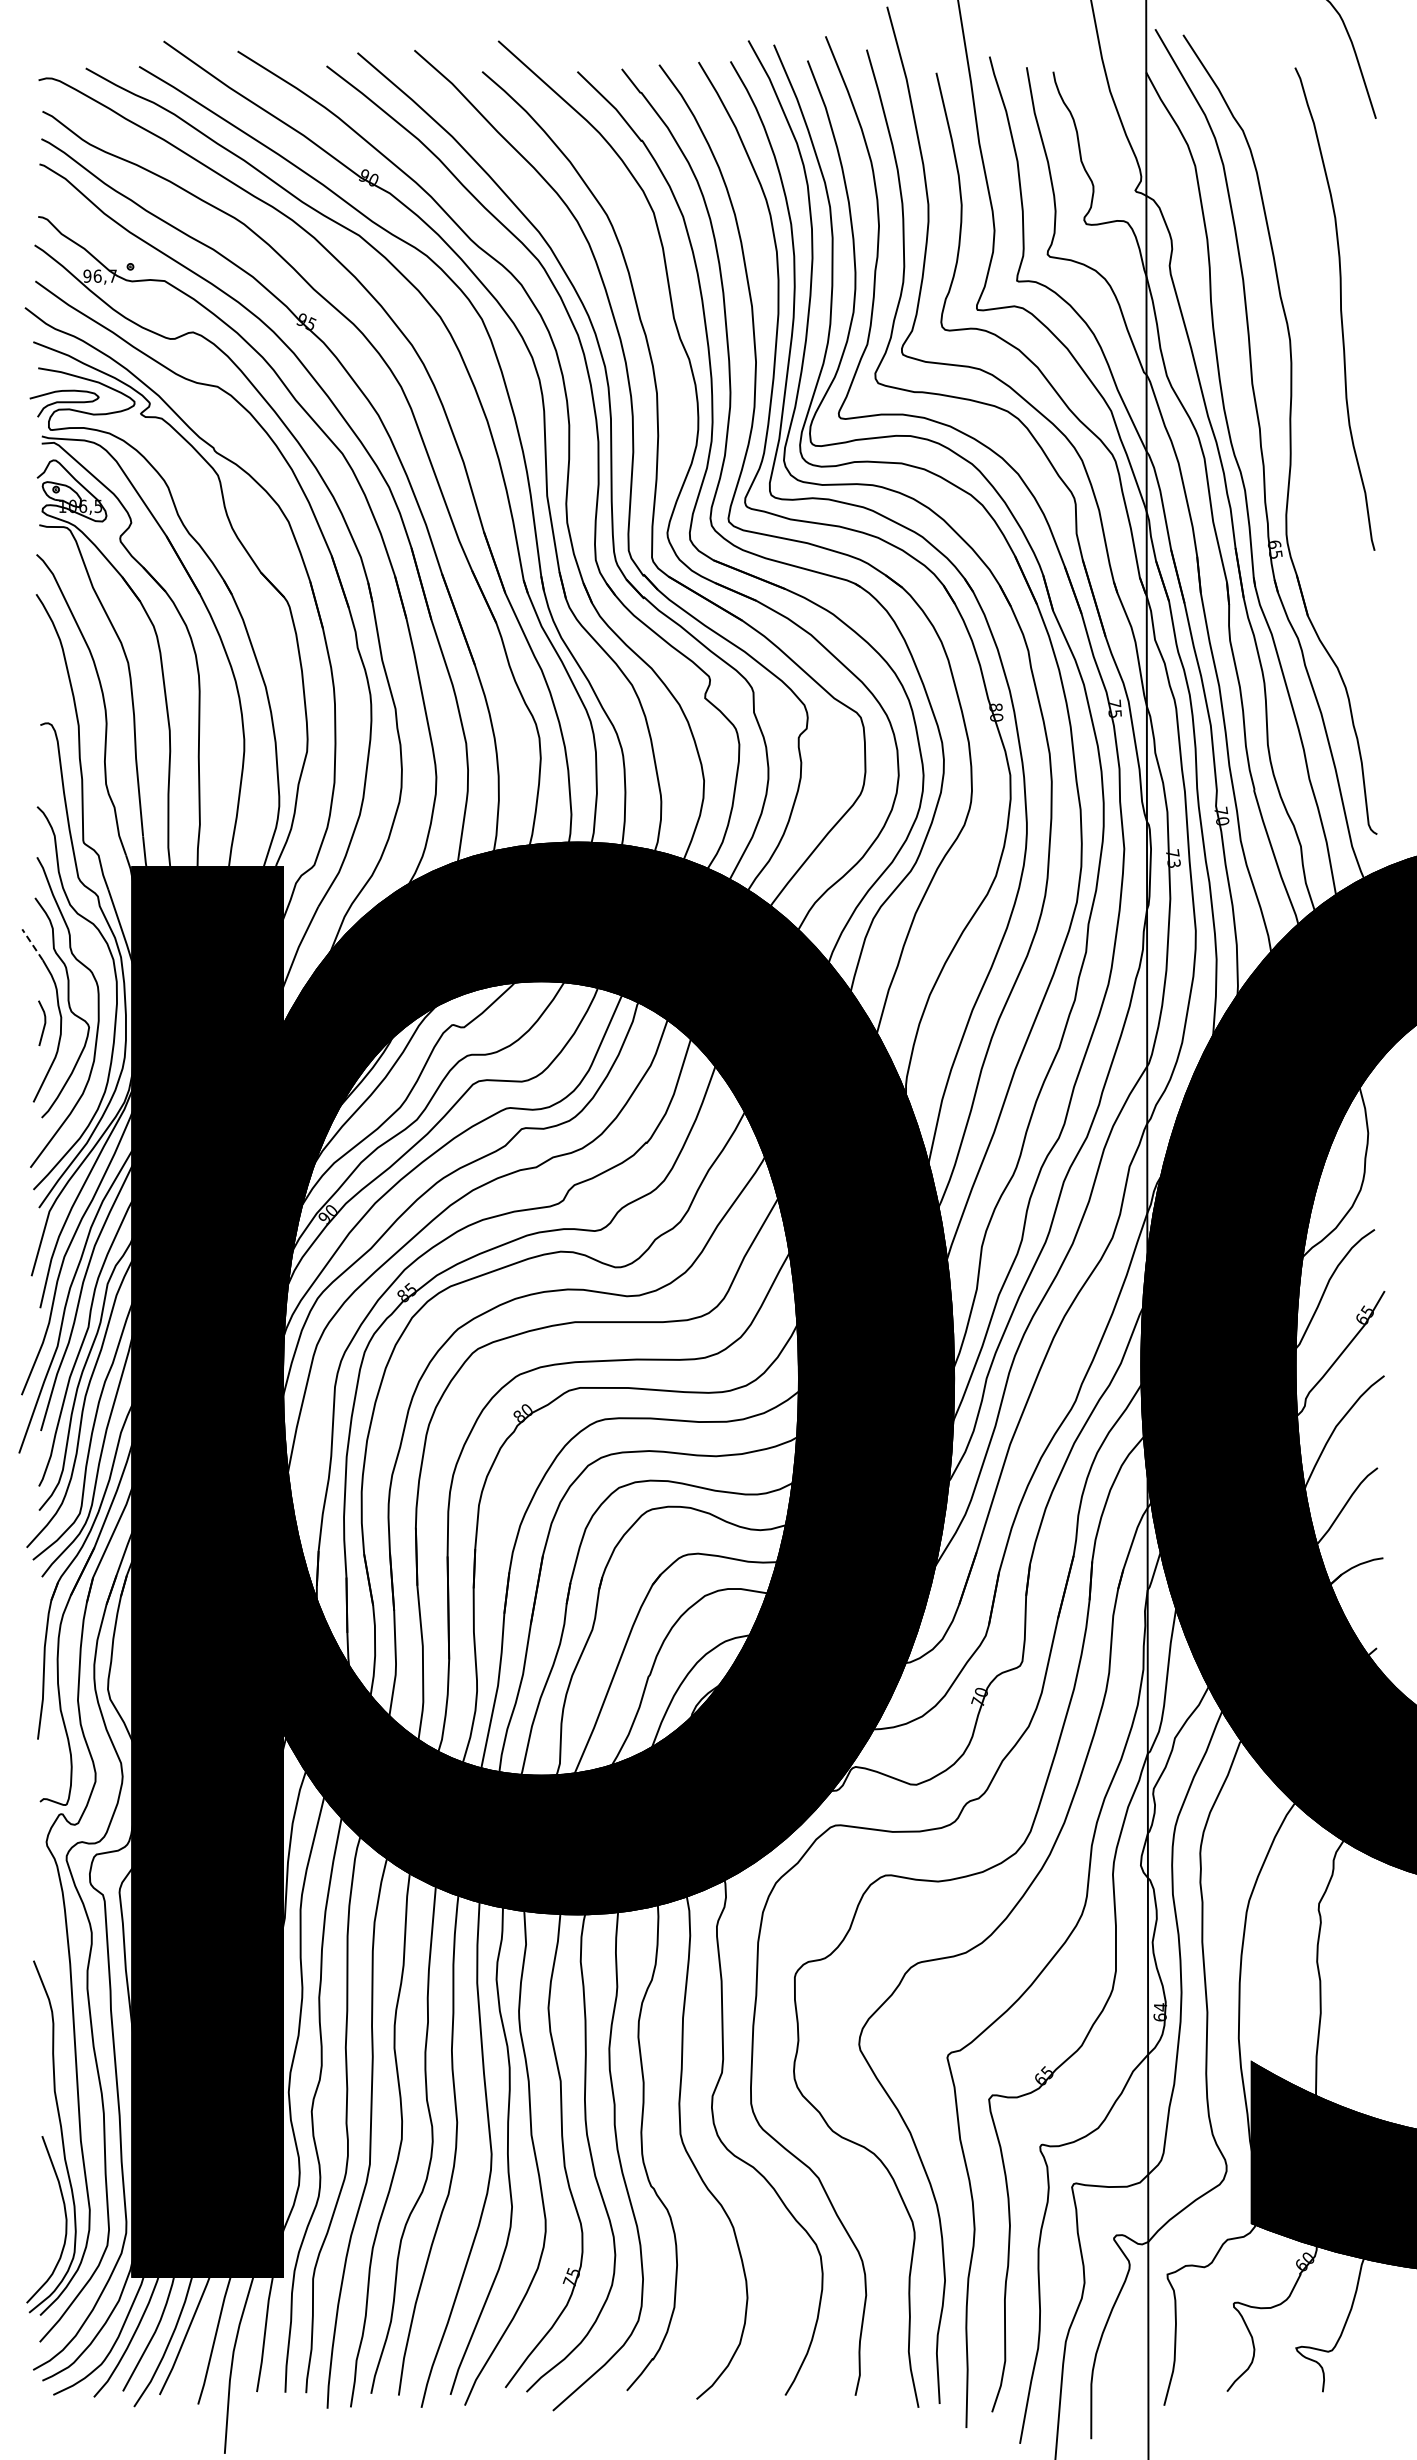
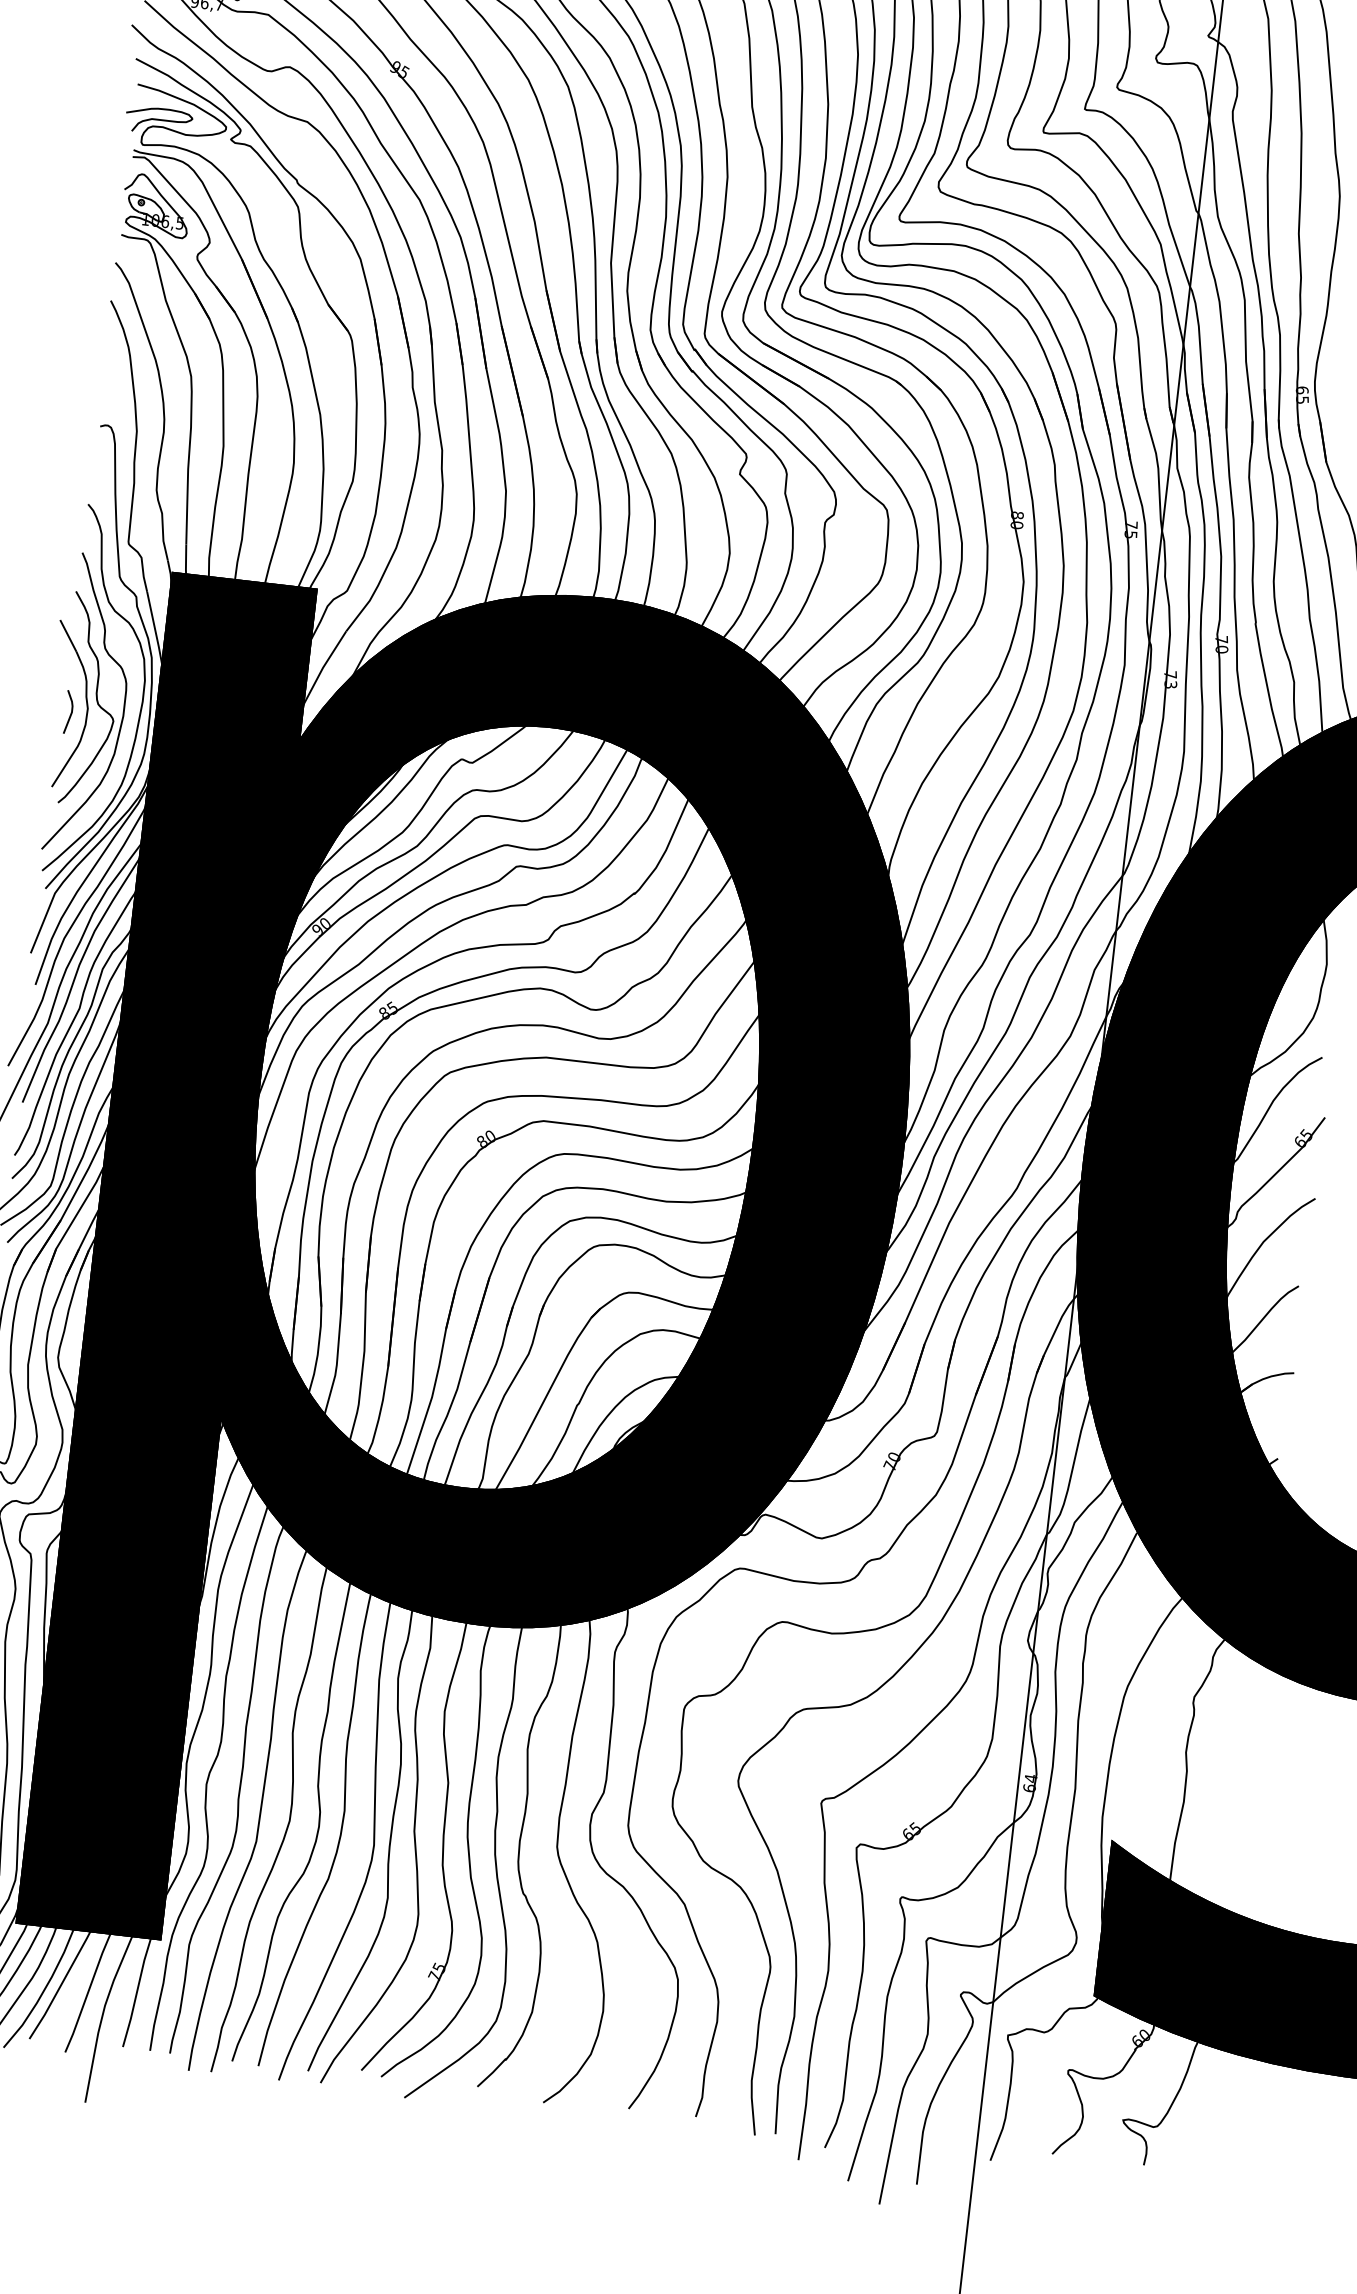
line: (32, 944) -> (68, 635), dashed -> solid

